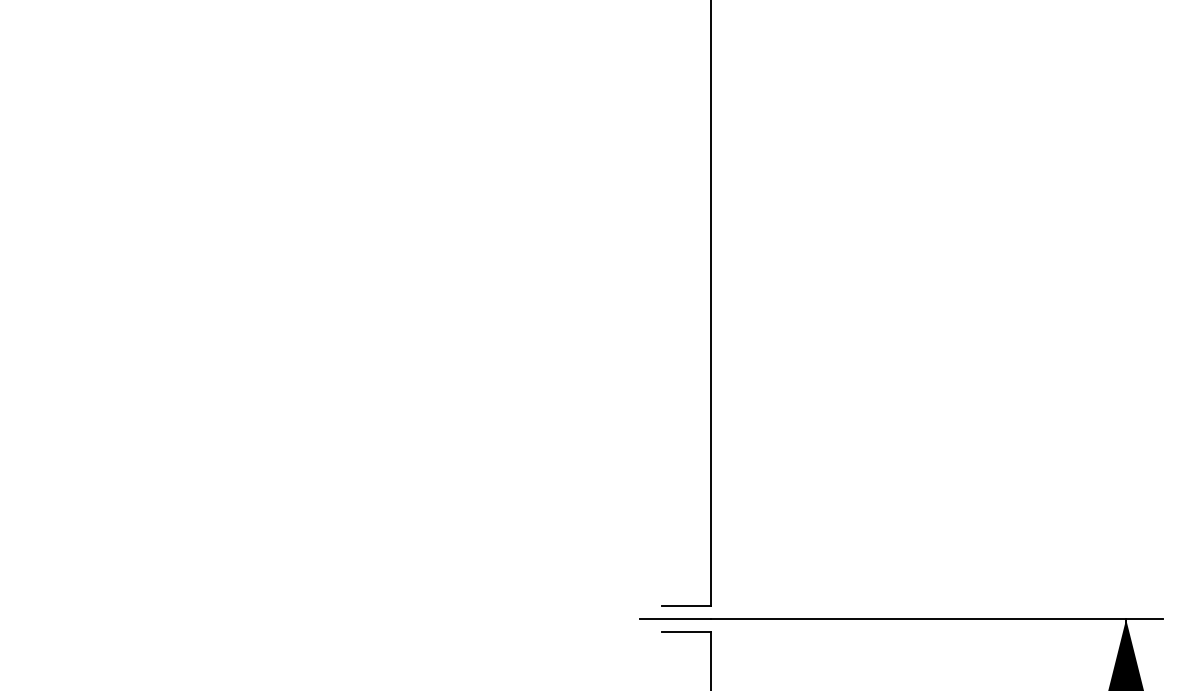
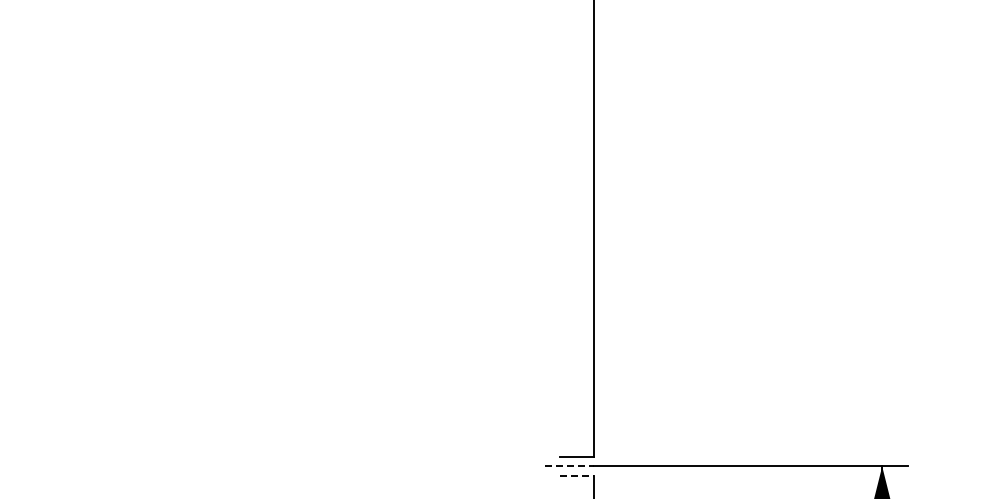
line: (675, 619) -> (569, 466), solid -> dashed
line: (686, 632) -> (577, 475), solid -> dashed

